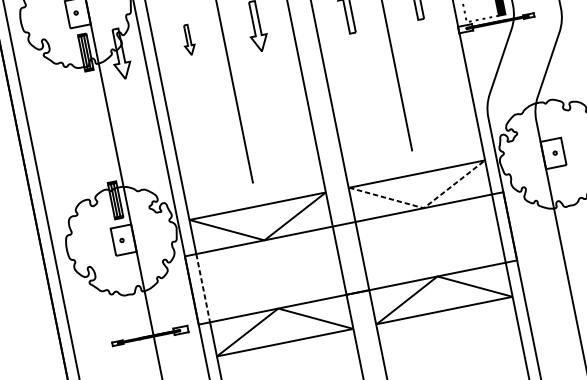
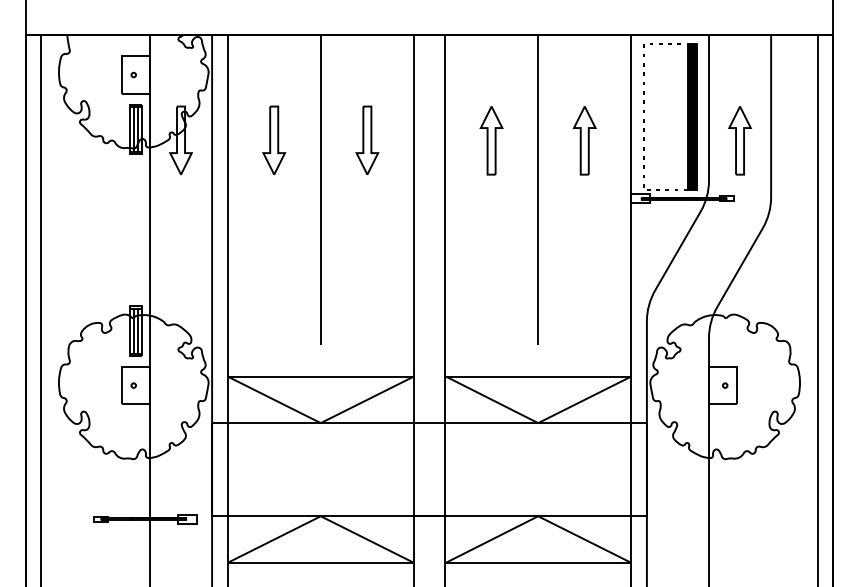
part: (188, 39) -> (274, 139), size x1.67
line: (424, 208) -> (538, 423), dashed -> solid
line: (203, 288) -> (227, 469), dashed -> solid

